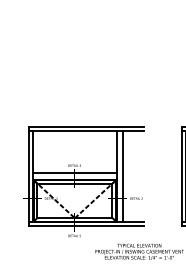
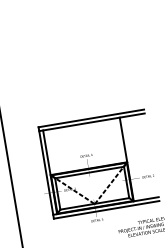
line: (74, 173) -> (87, 163), removed
line: (122, 176) -> (132, 158), removed

